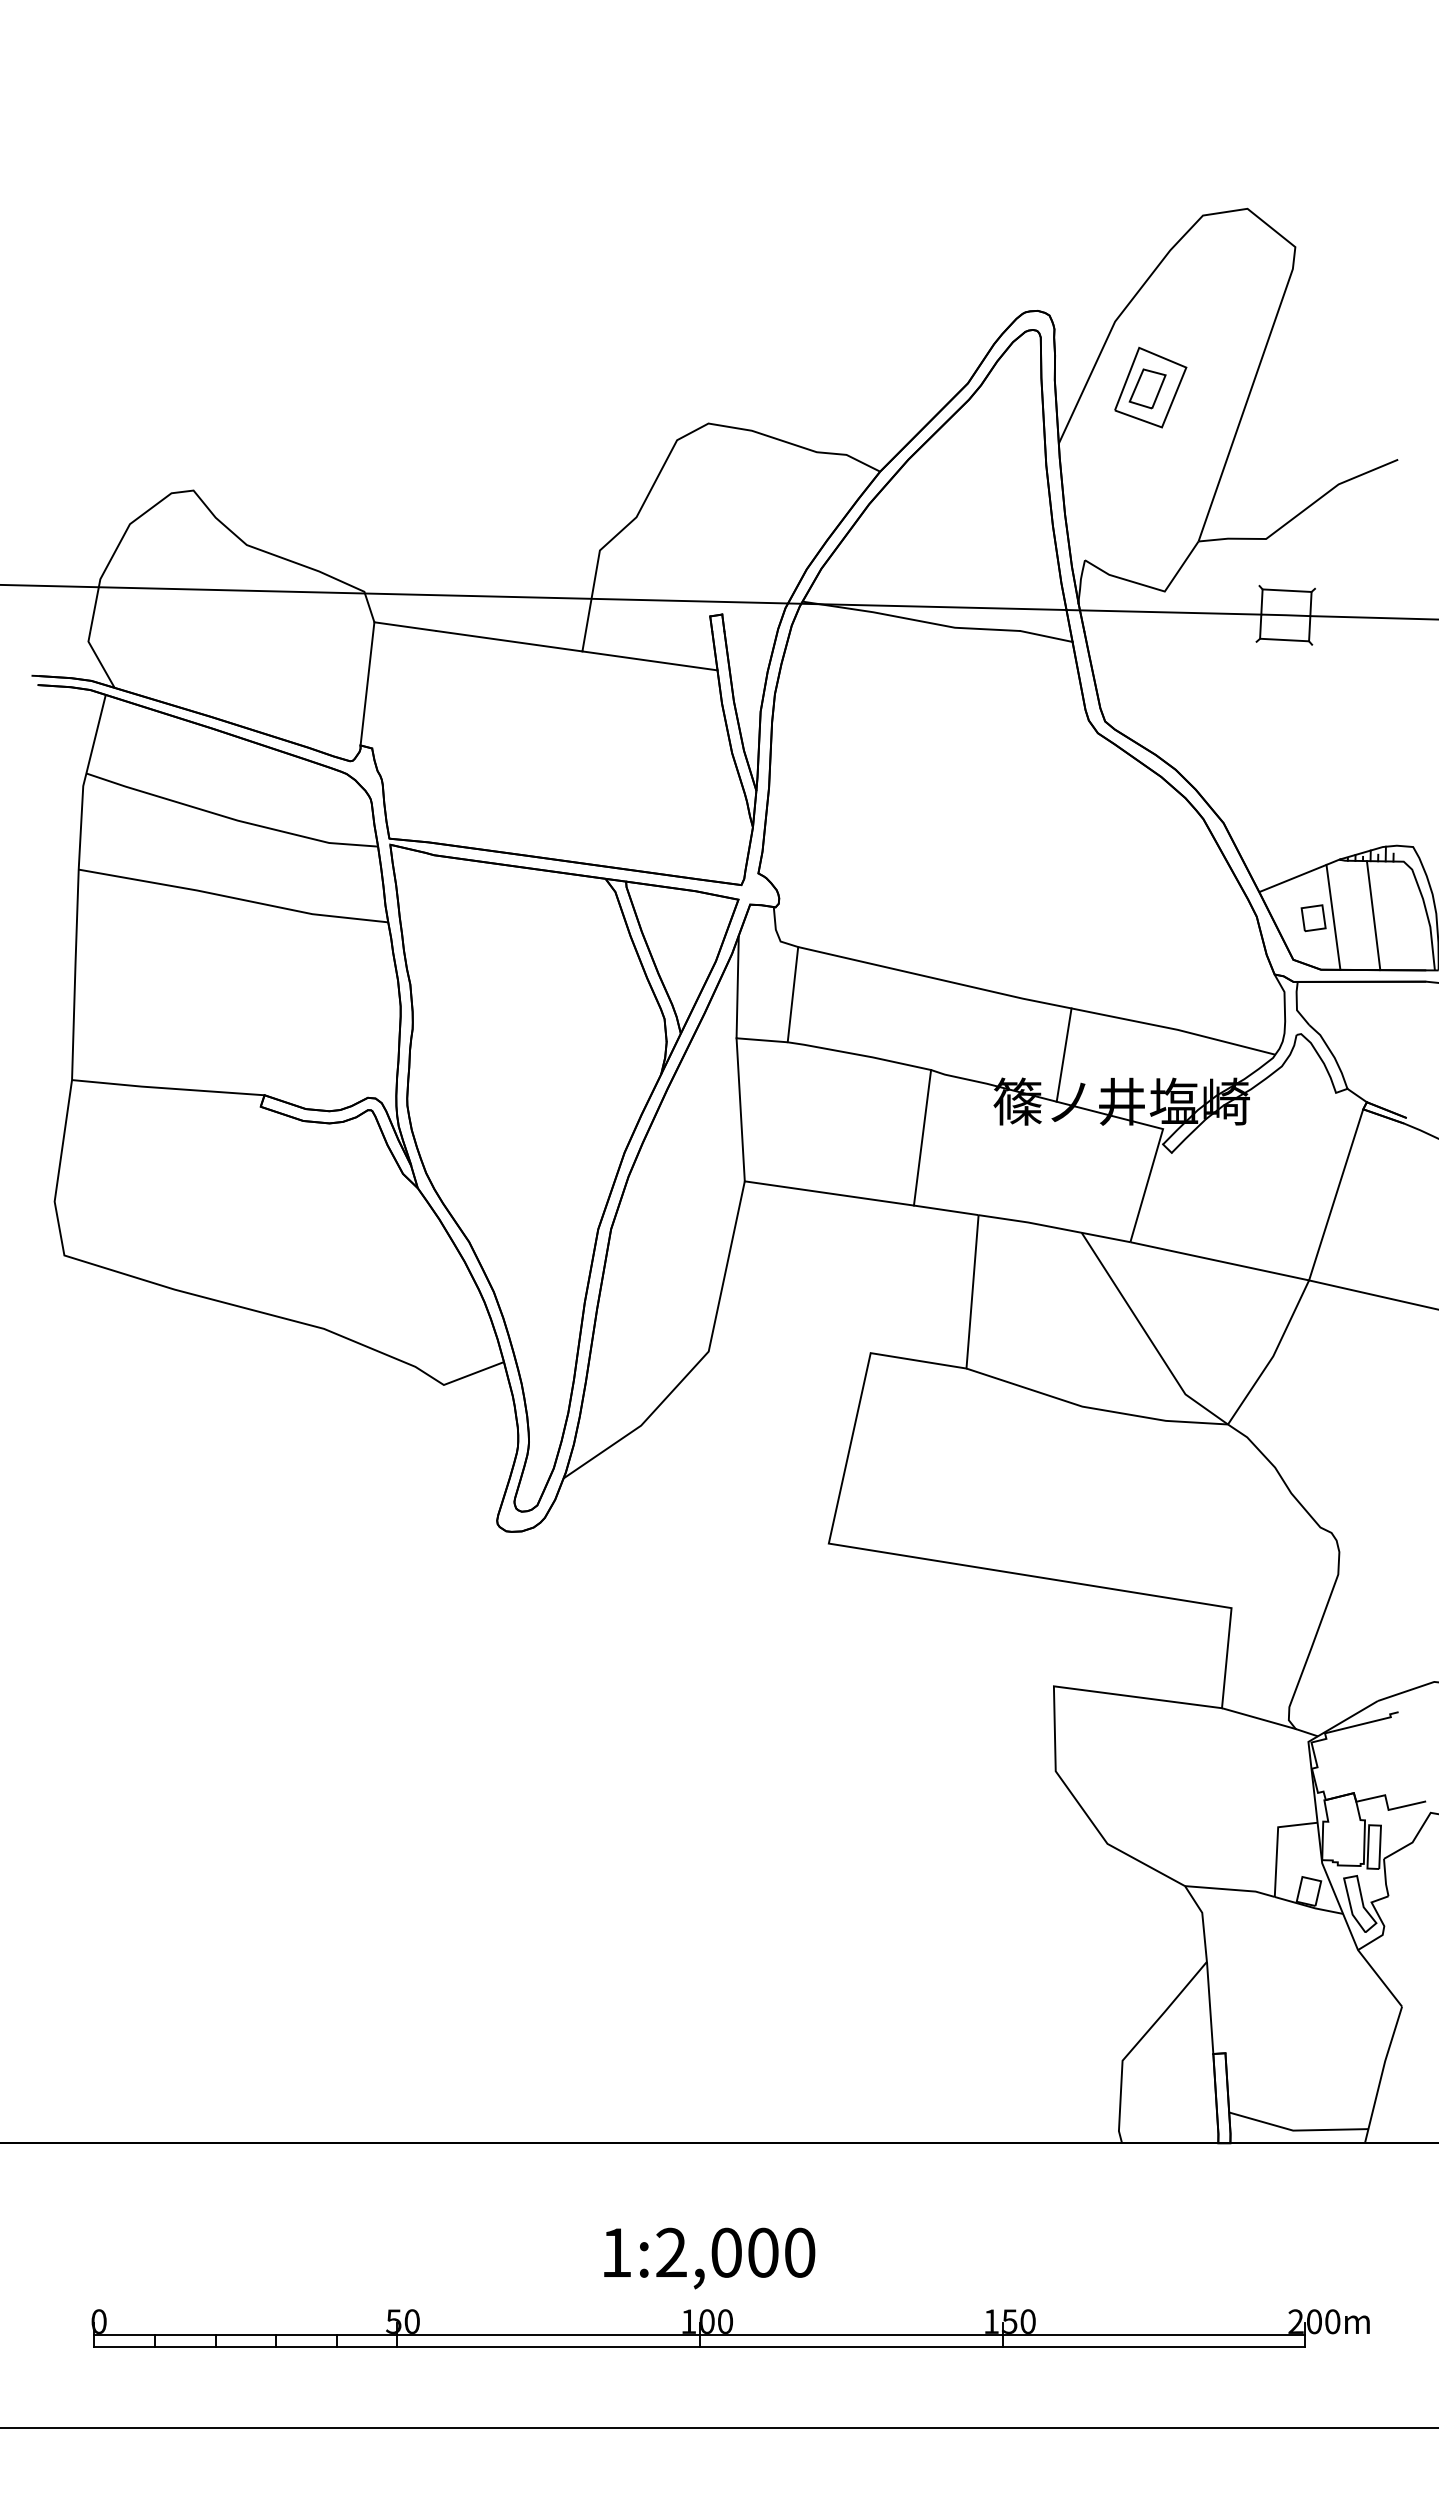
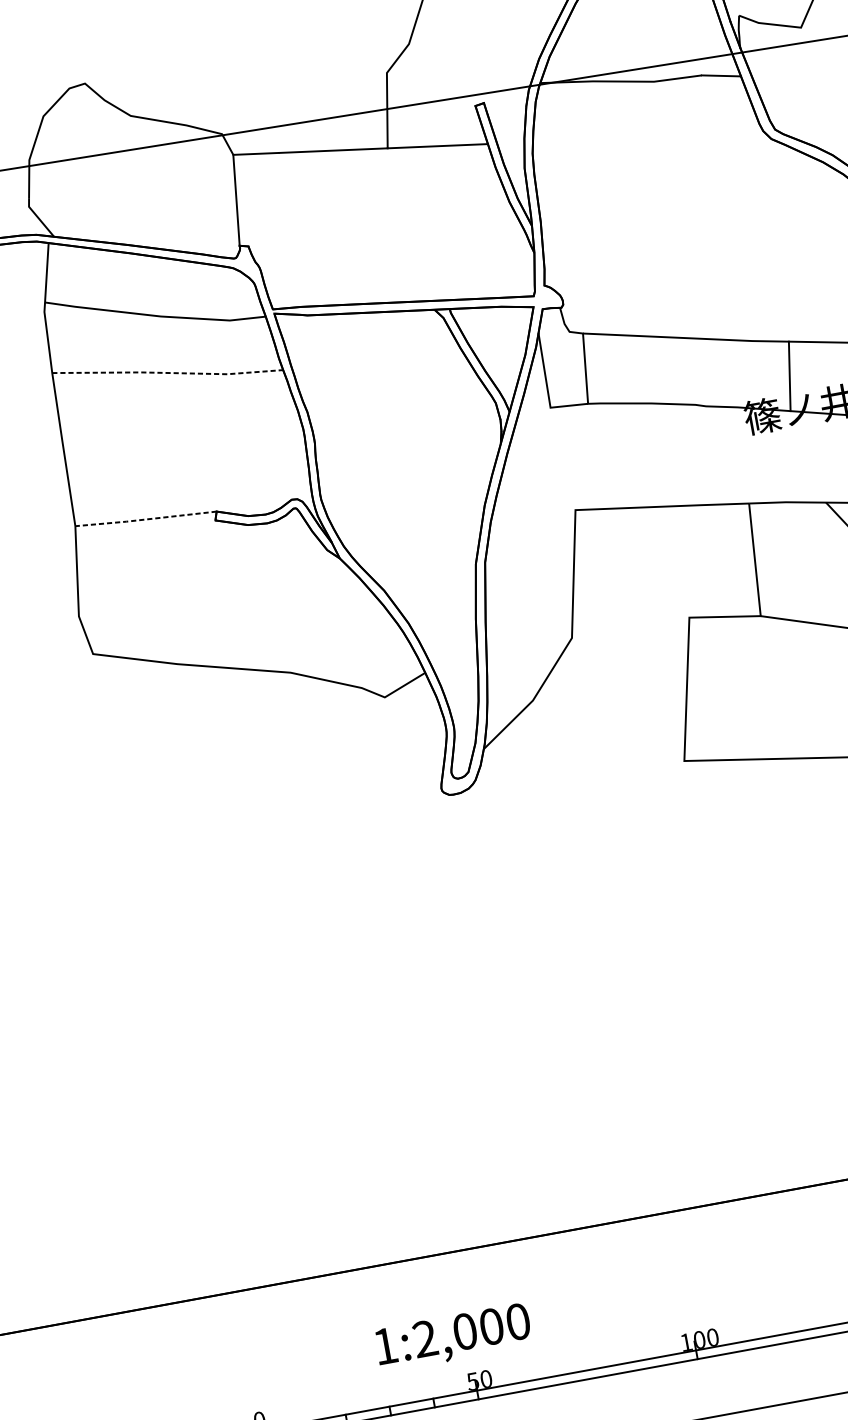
line: (233, 897) -> (167, 372), solid -> dashed
line: (167, 1088) -> (145, 519), solid -> dashed
line: (740, 1109) -> (562, 458), removed
line: (922, 1137) -> (698, 454), removed
text: (709, 2258) -> (453, 1337), moved

